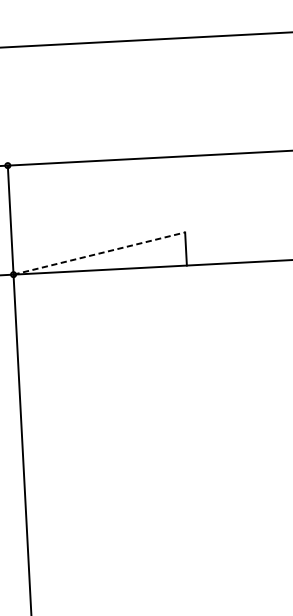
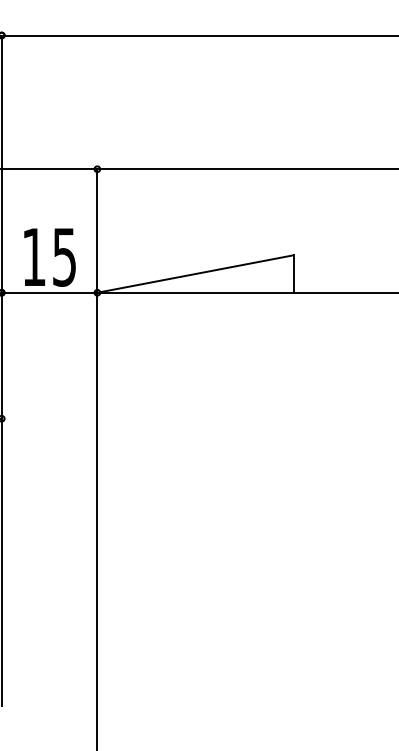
line: (99, 253) -> (195, 274), dashed -> solid

